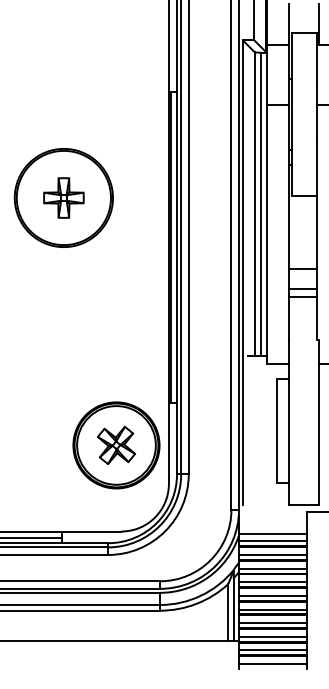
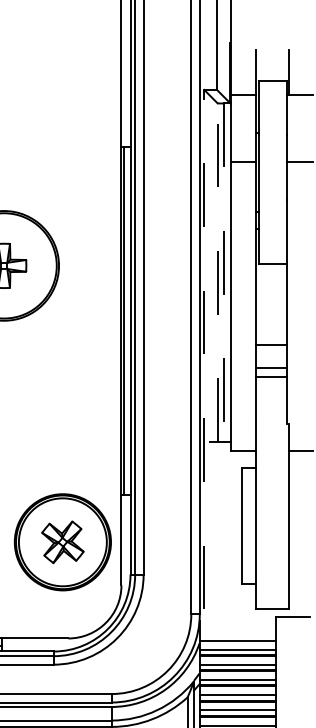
line: (254, 204) -> (217, 273), solid -> dashed
line: (260, 204) -> (223, 273), solid -> dashed
line: (243, 272) -> (204, 349), solid -> dashed

